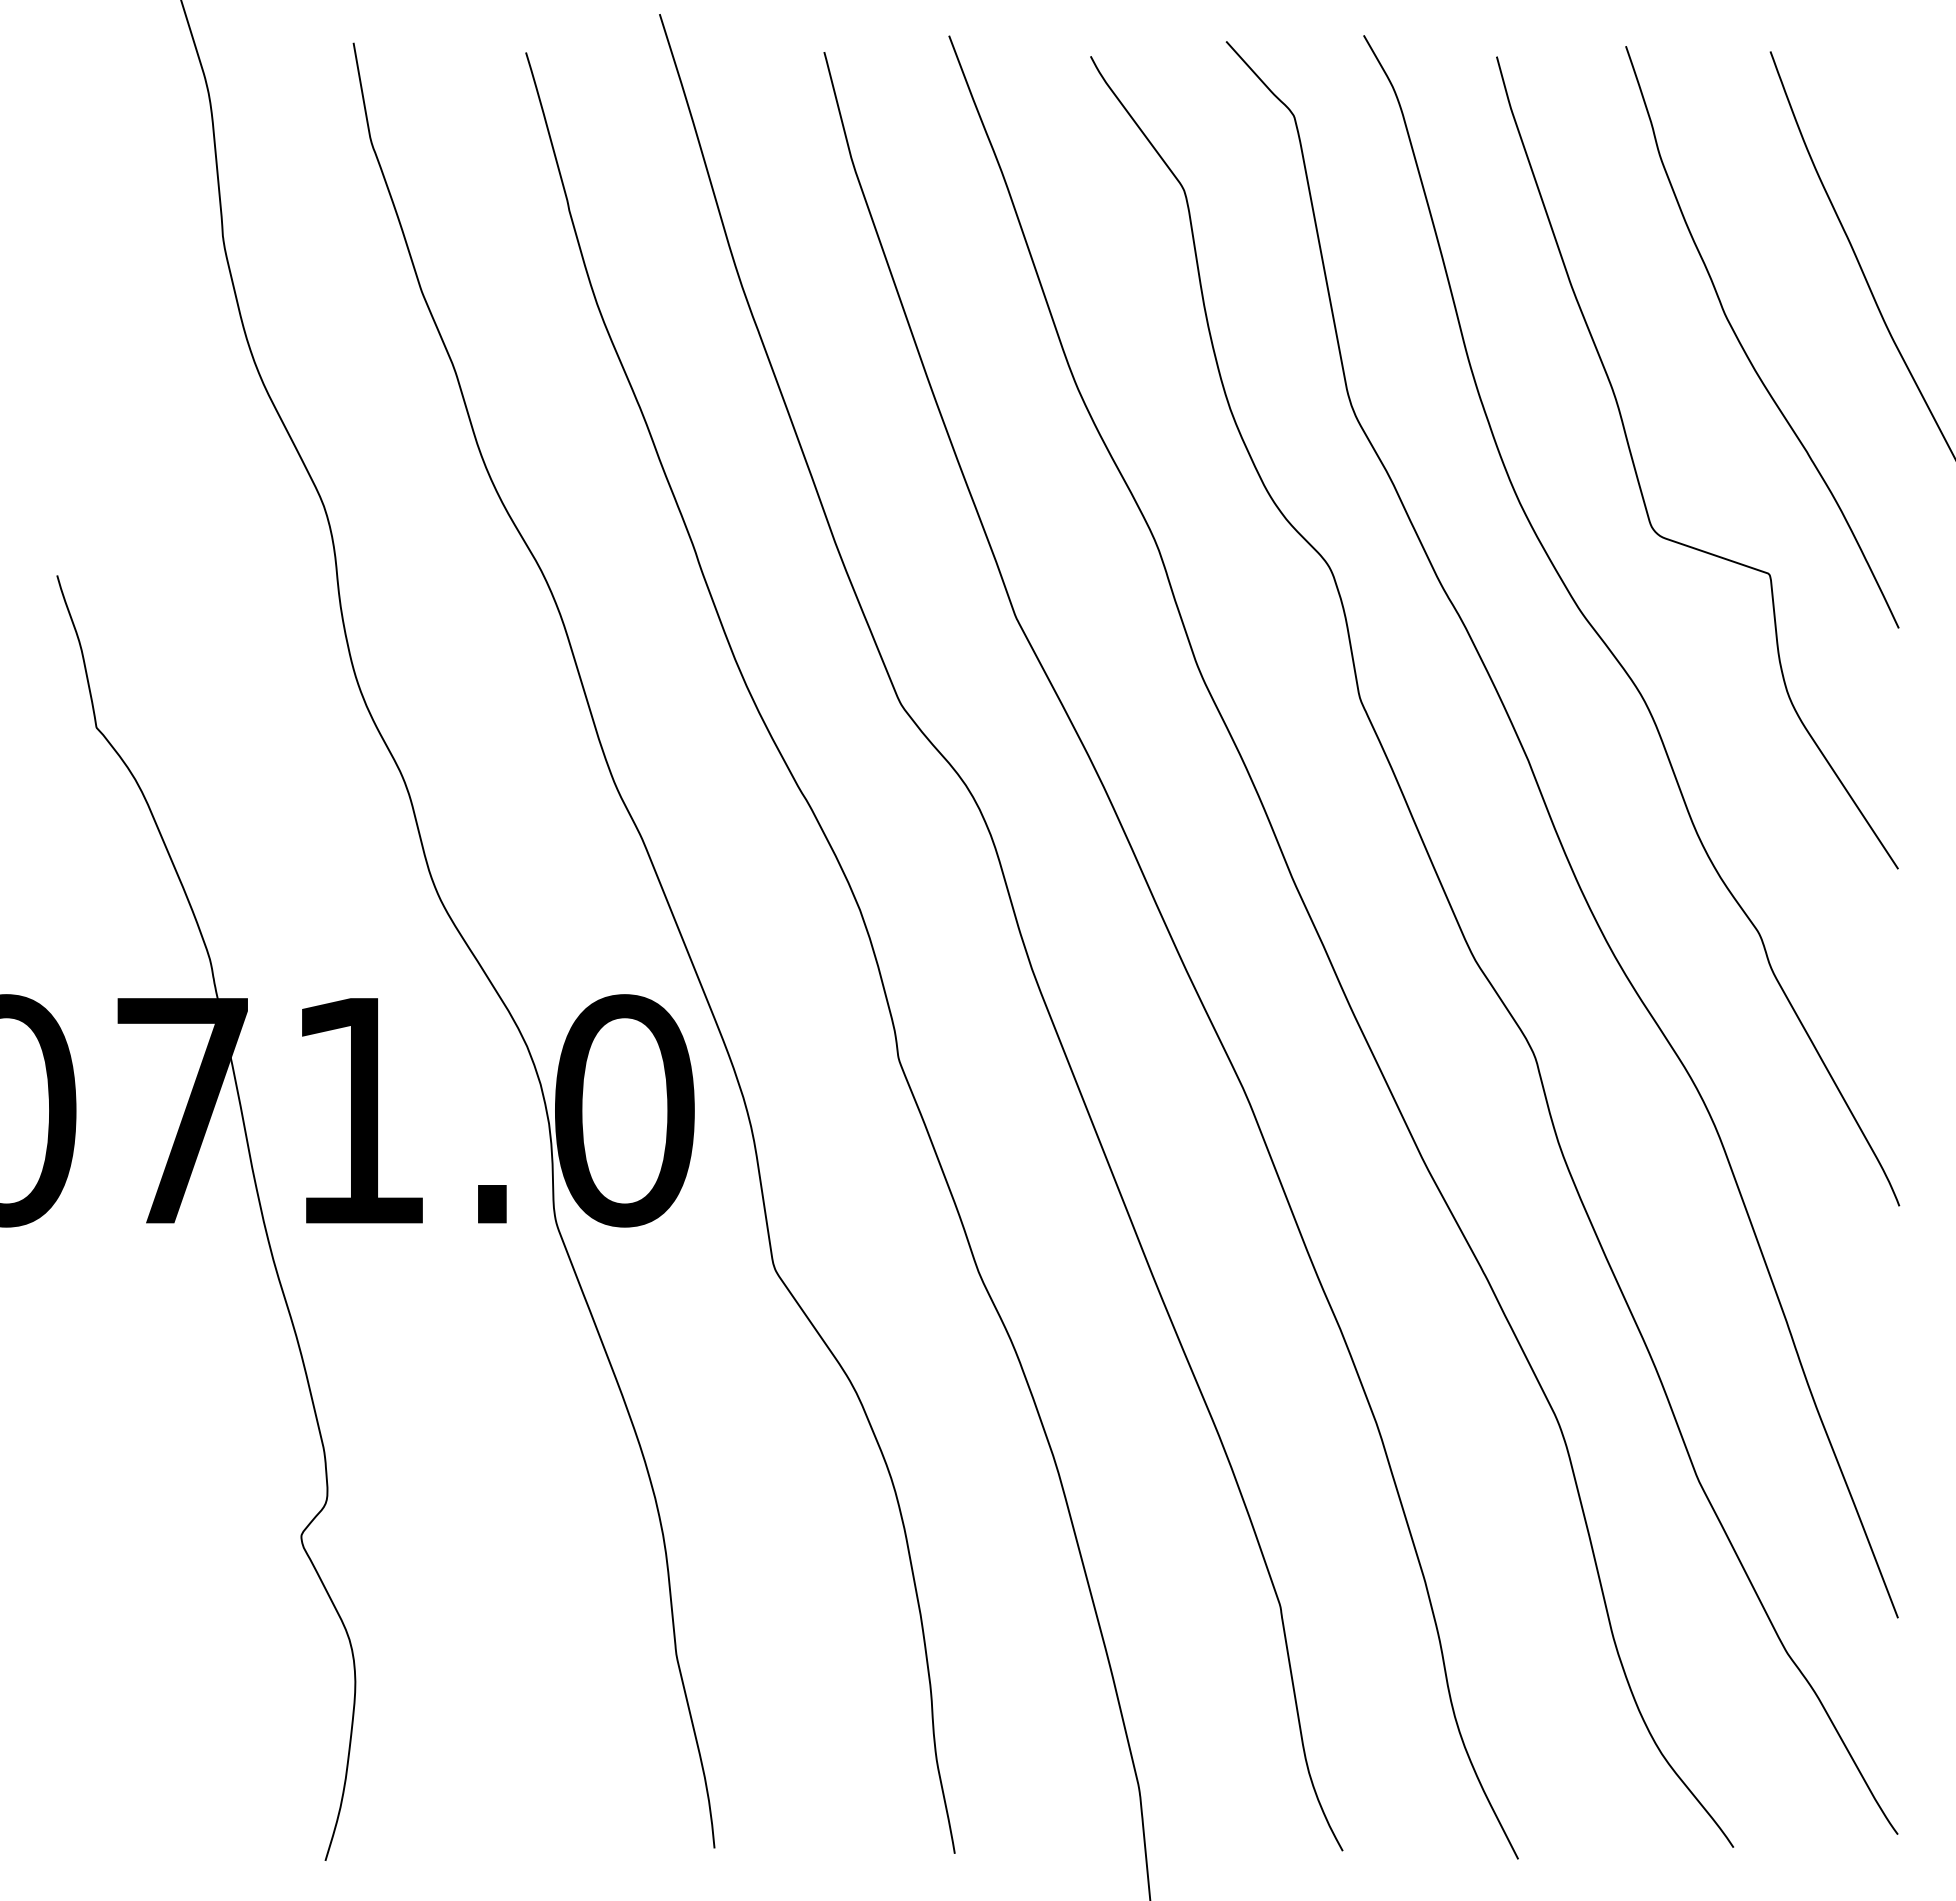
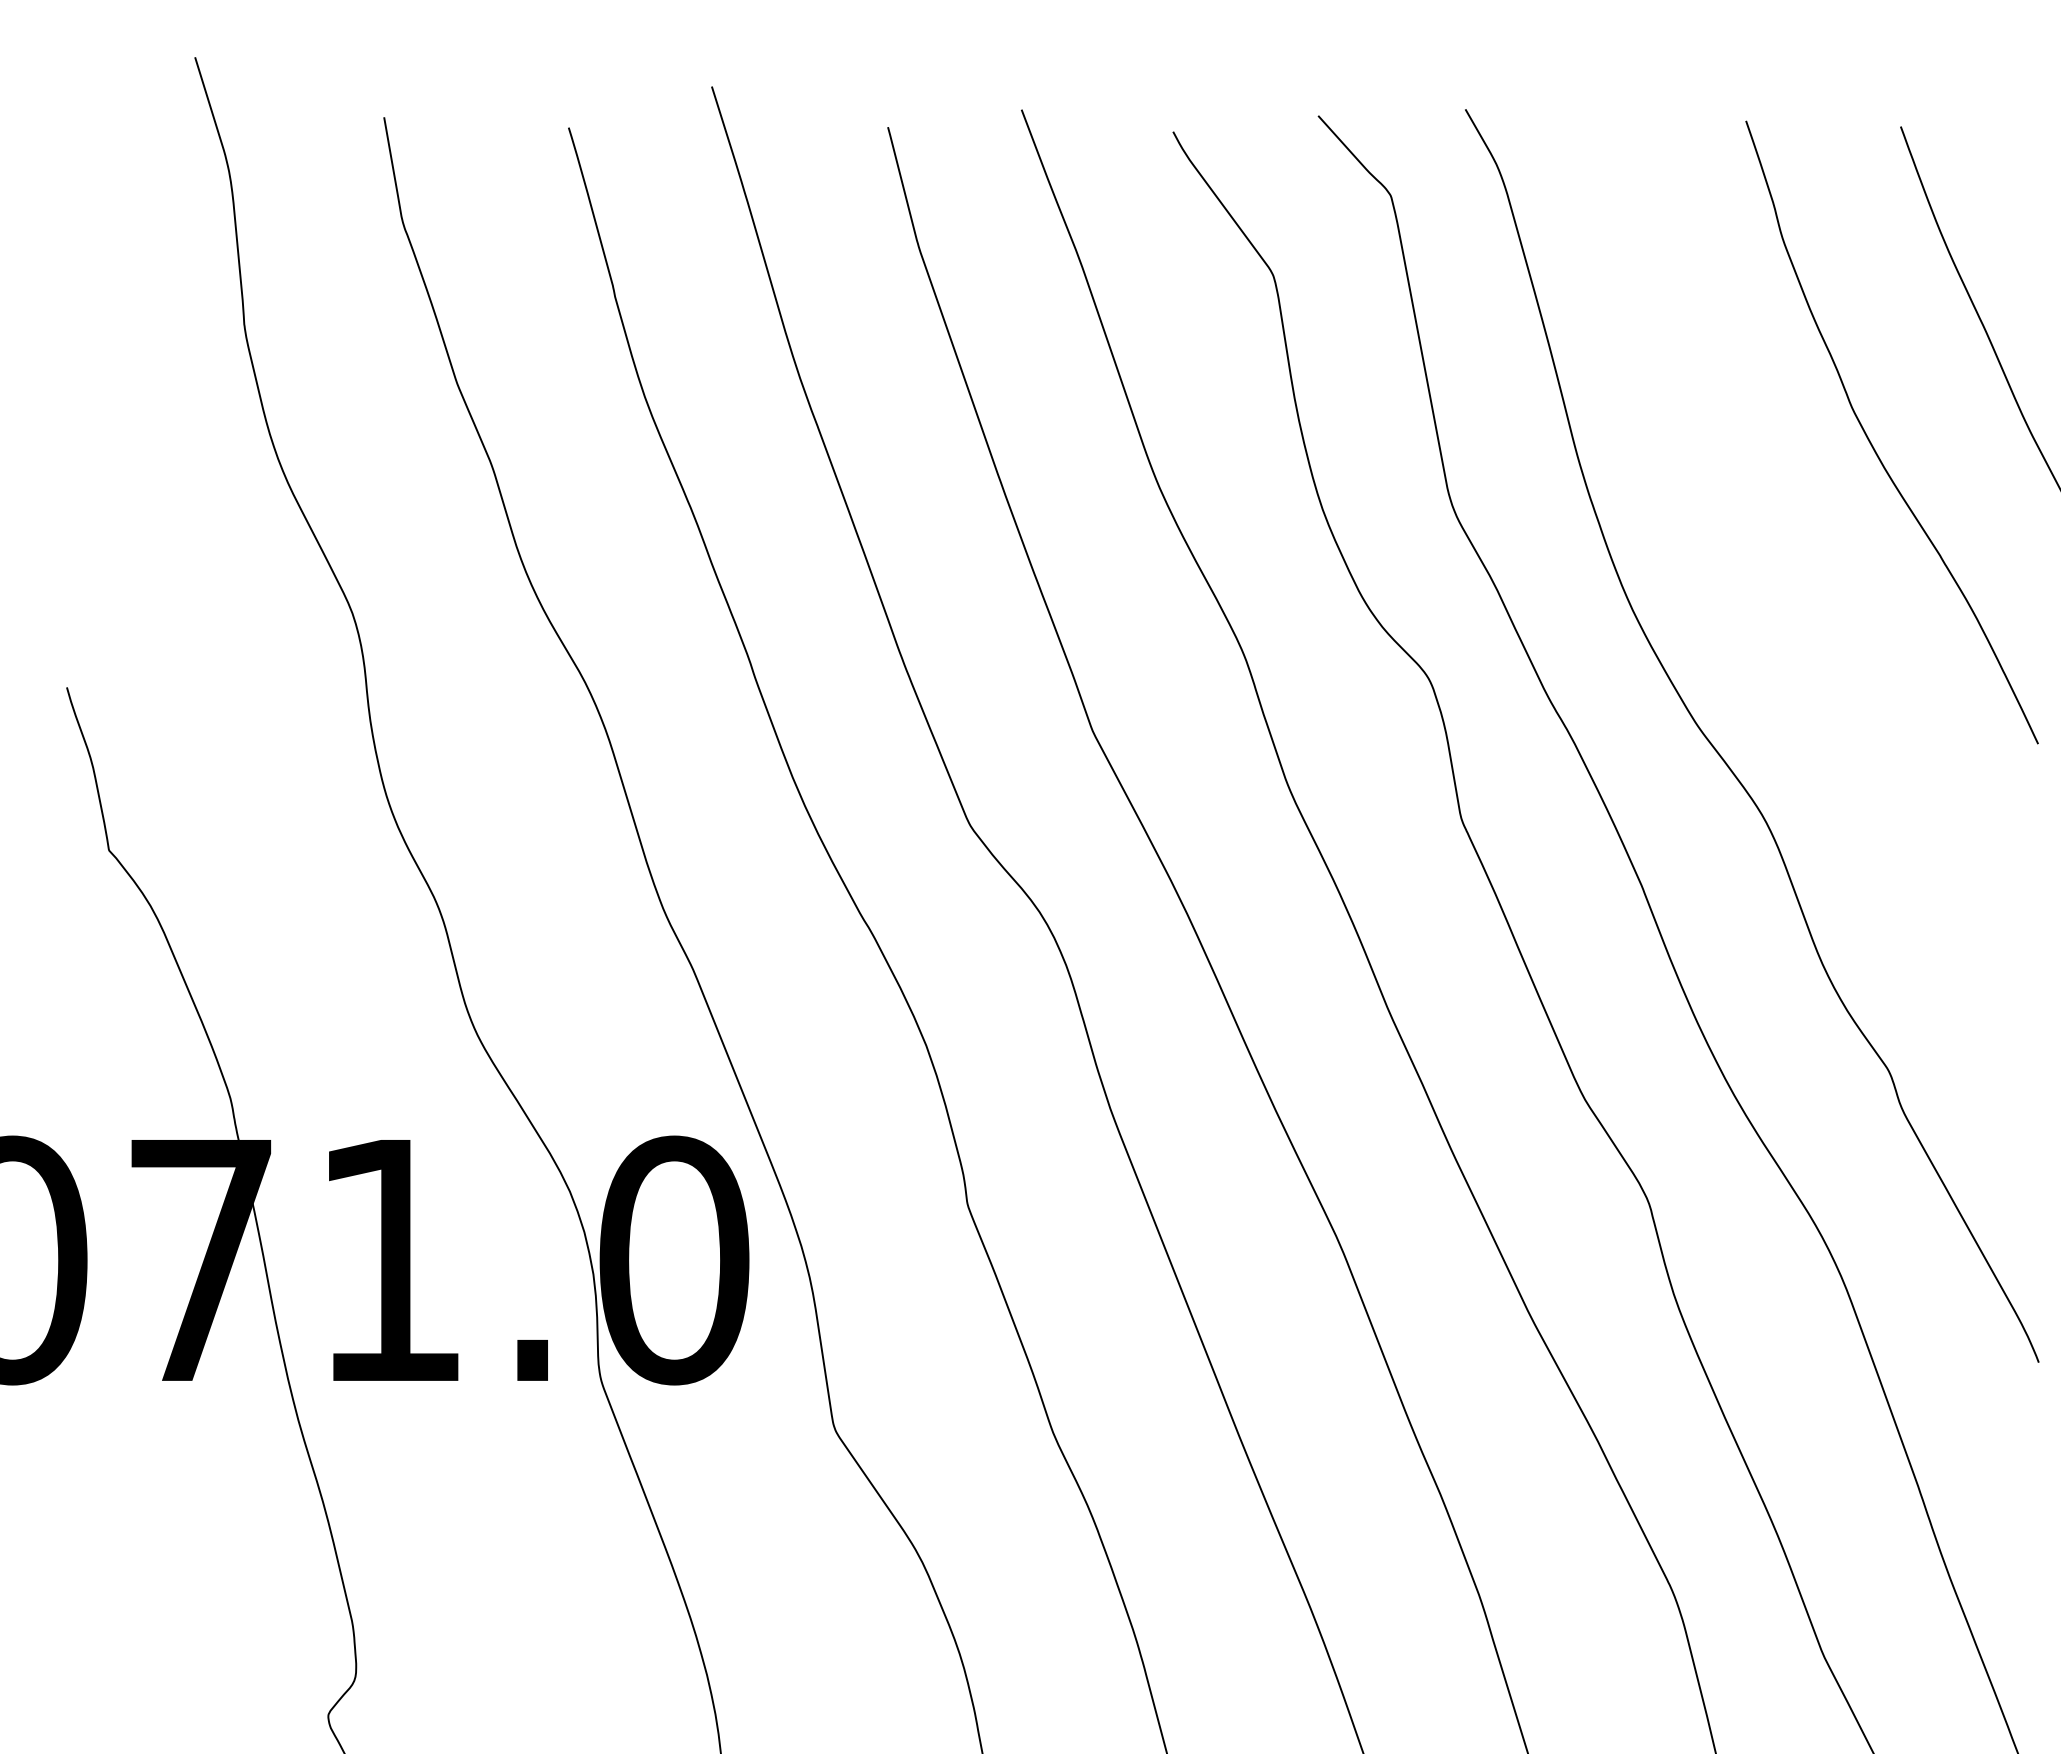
curve: (1638, 477) -> (1759, 582), removed

